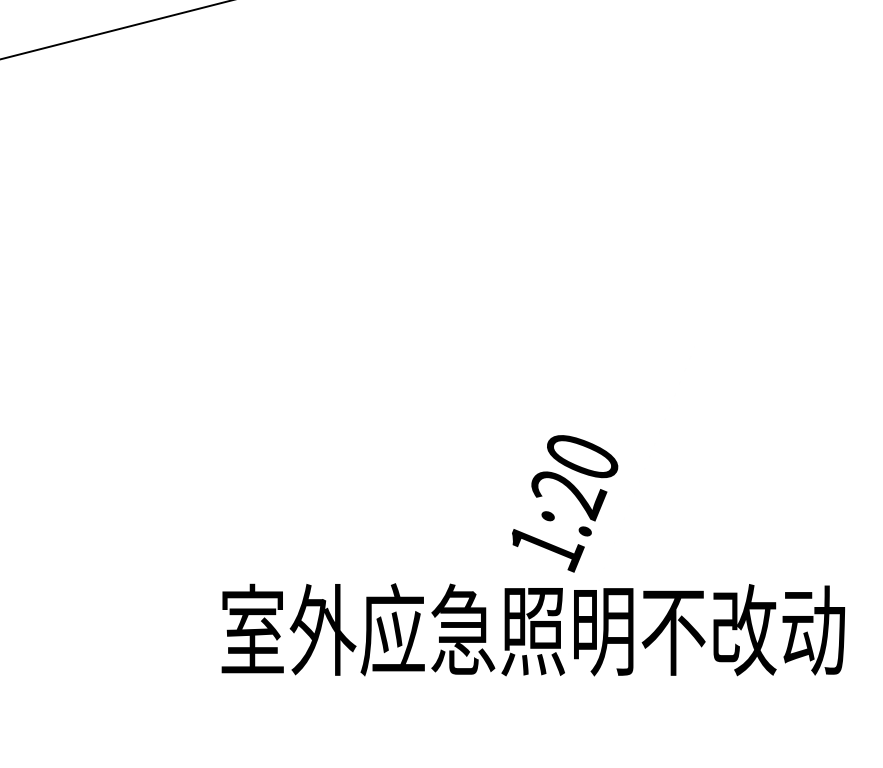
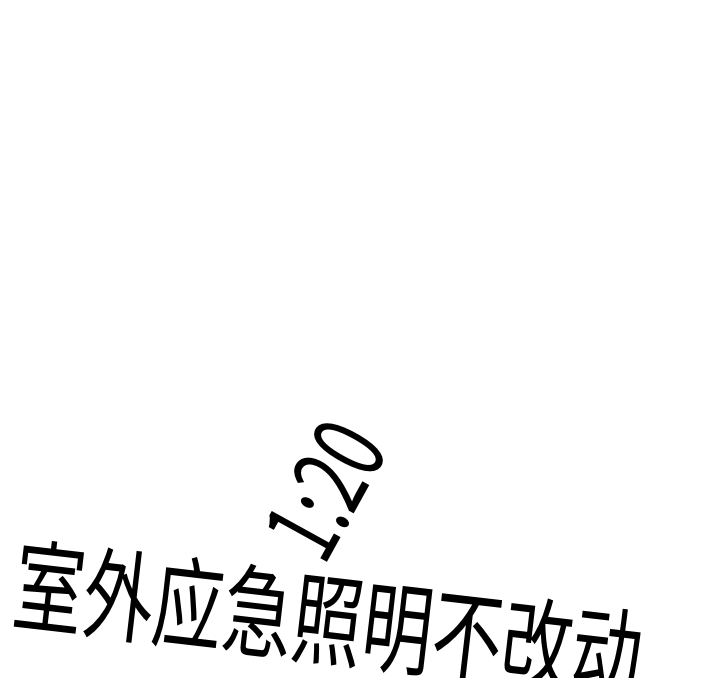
text: (565, 503) -> (326, 491), moved

